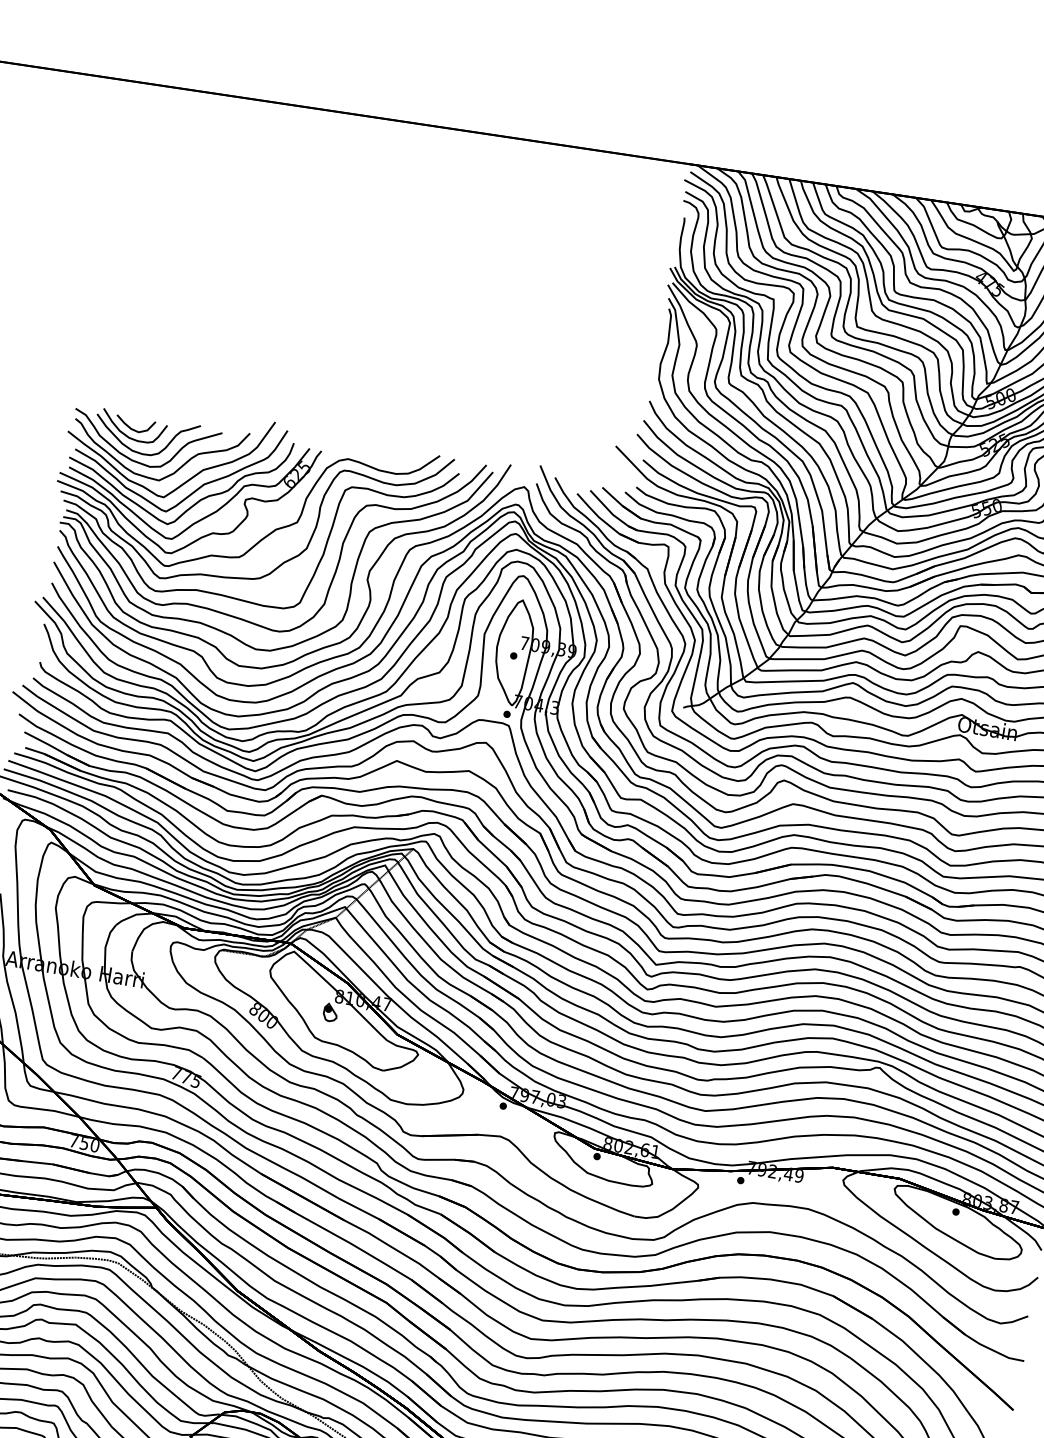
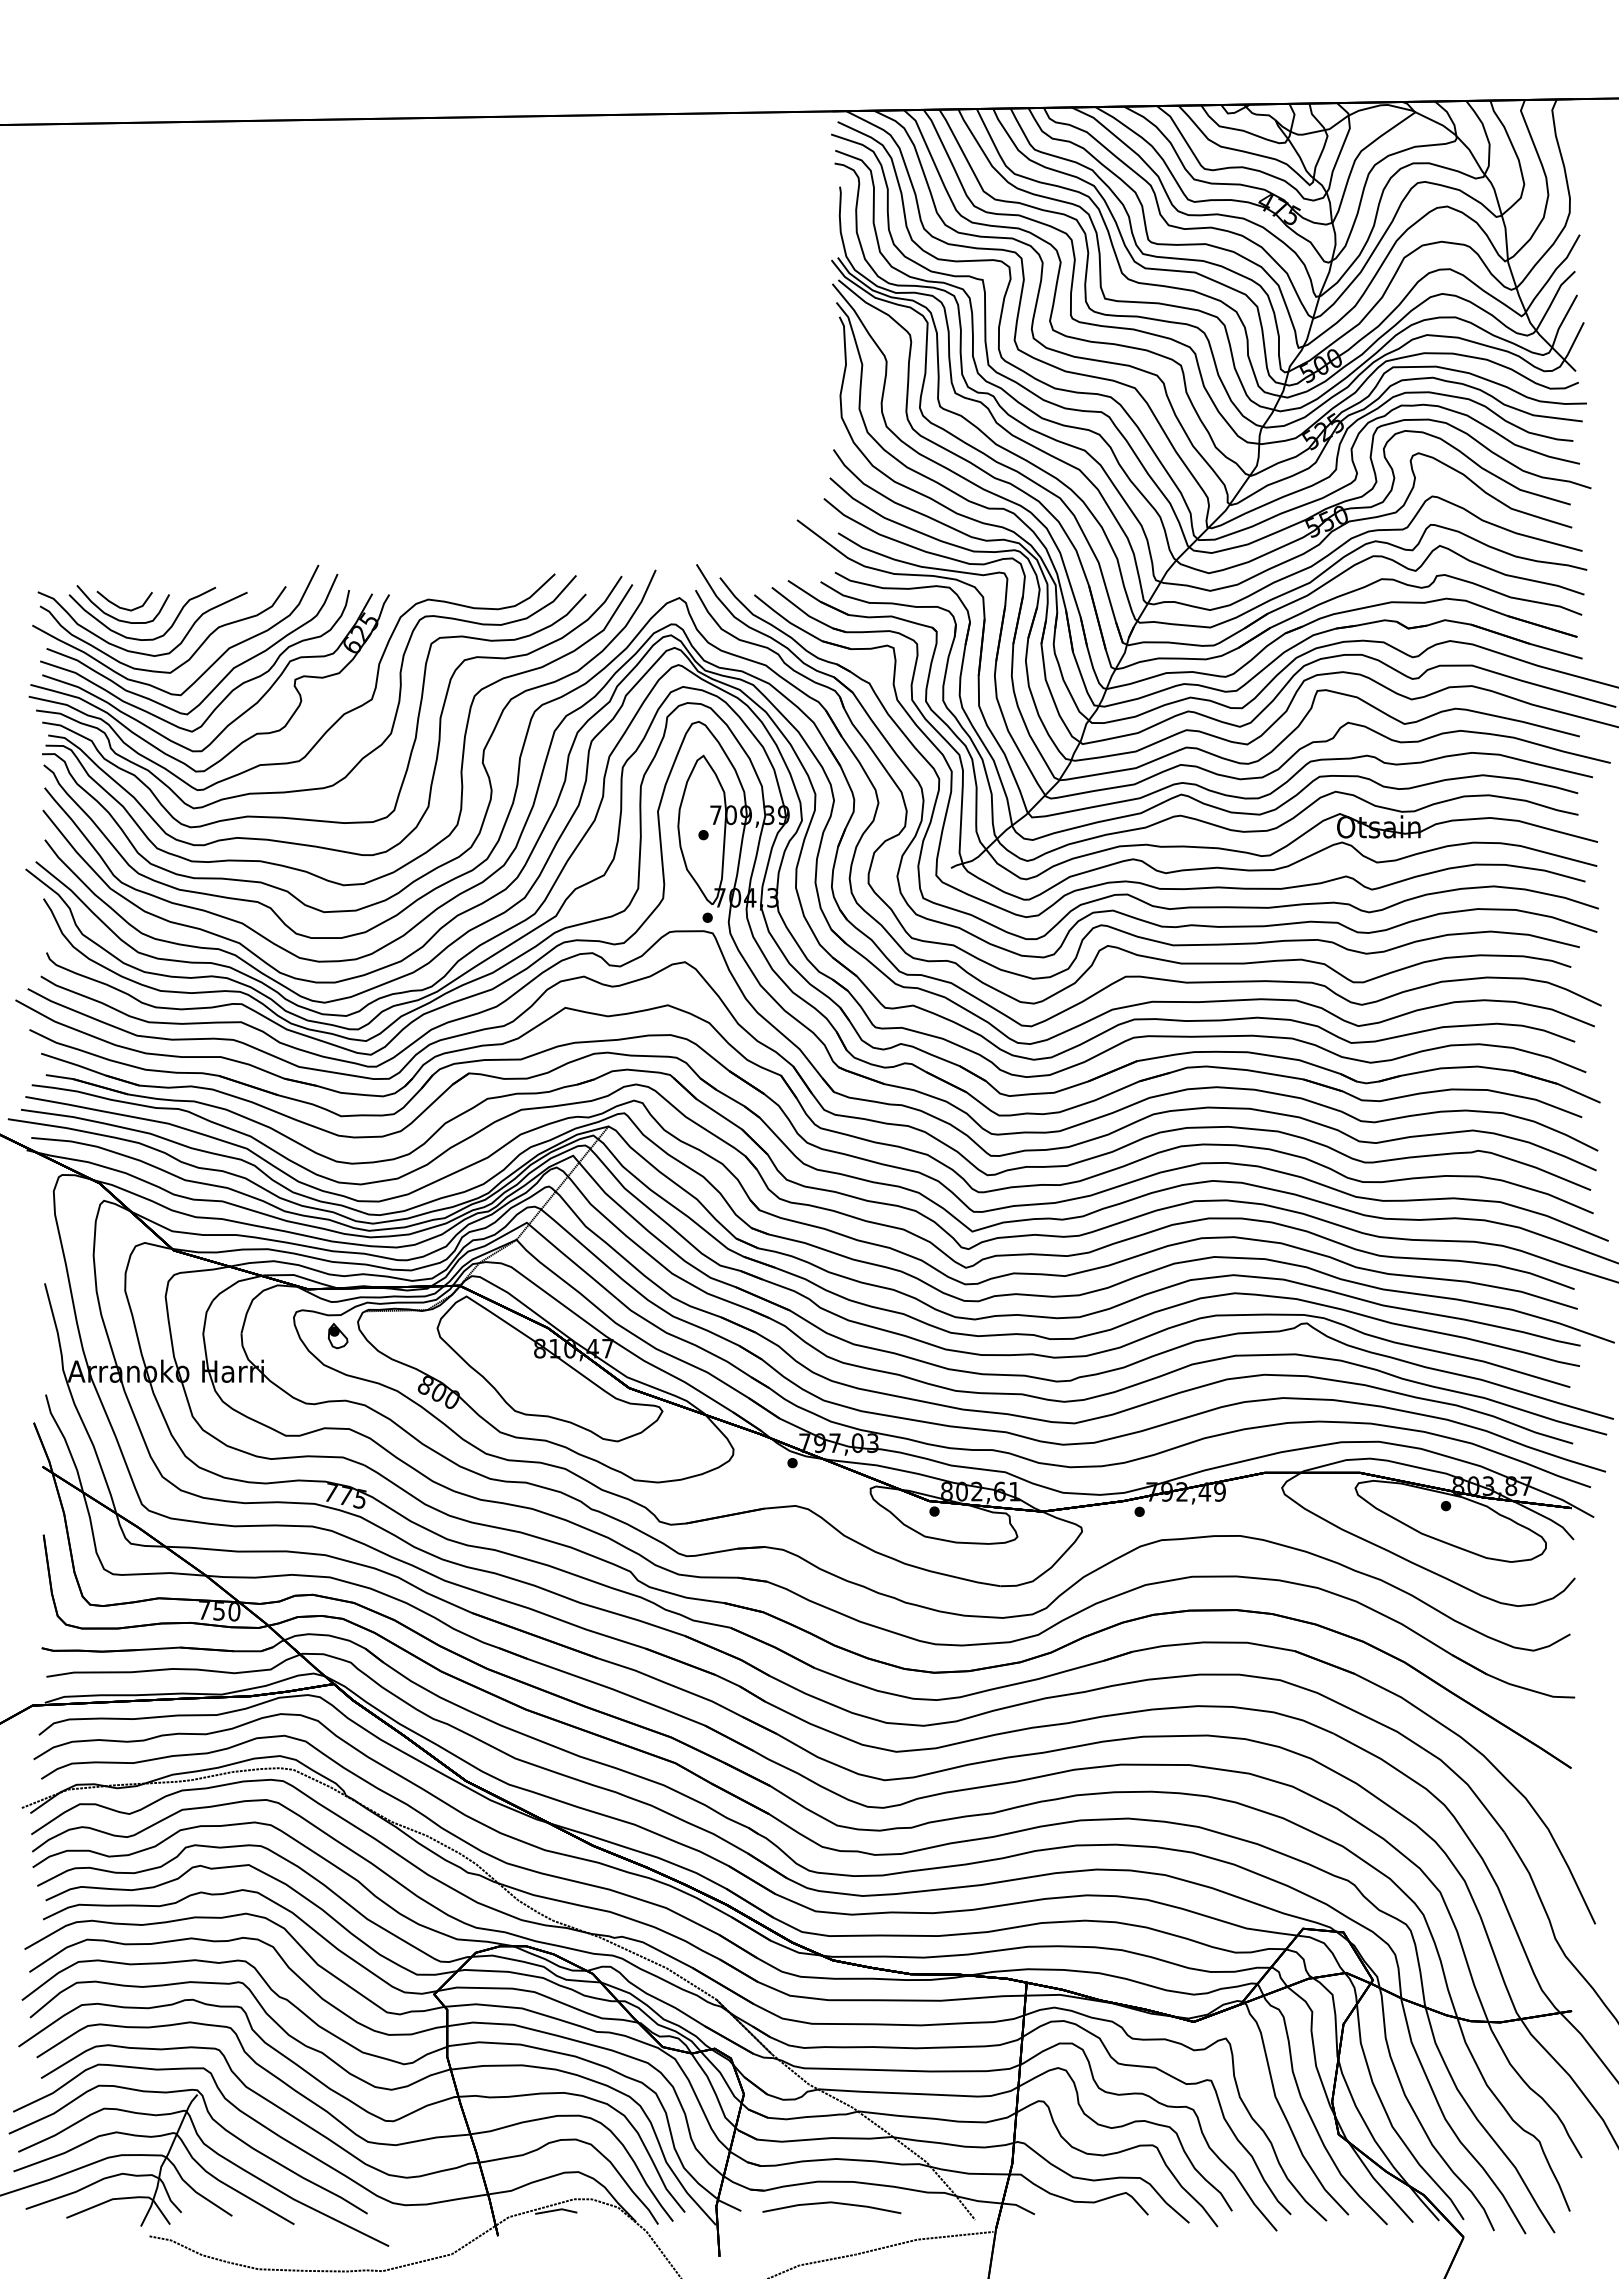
part: (330, 1012) -> (338, 1335), moved

